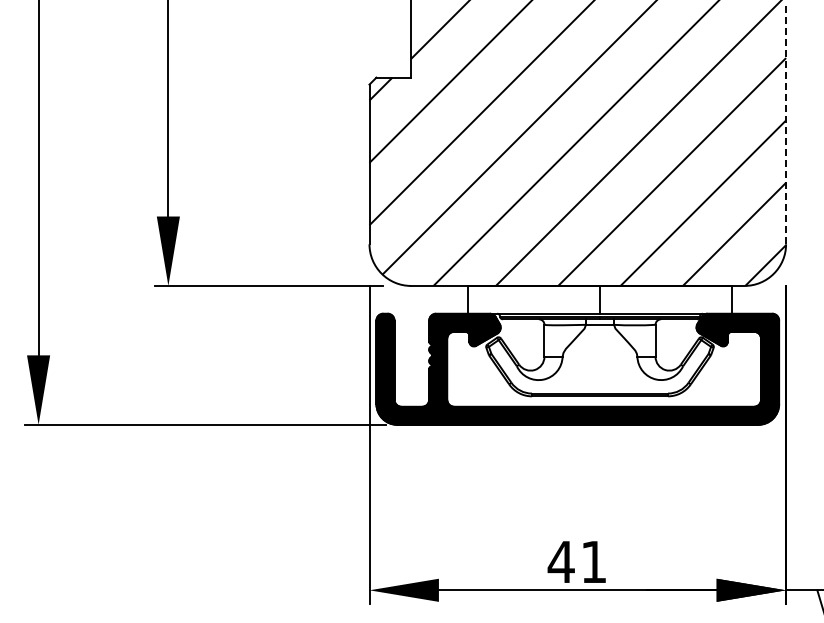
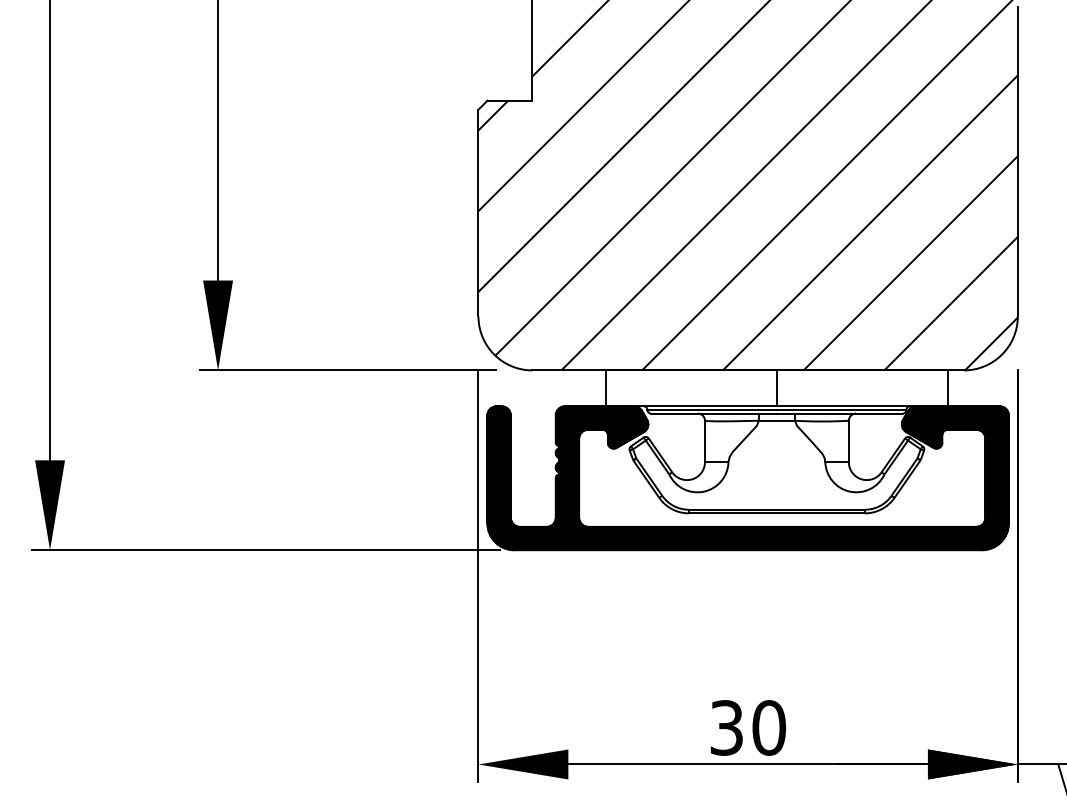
line: (786, 124) -> (1018, 161), dashed -> solid
text: (576, 561) -> (746, 727), 41 -> 30

